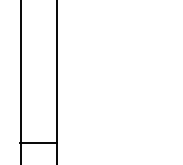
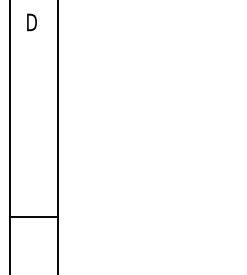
line: (38, 142) -> (33, 217), moved

